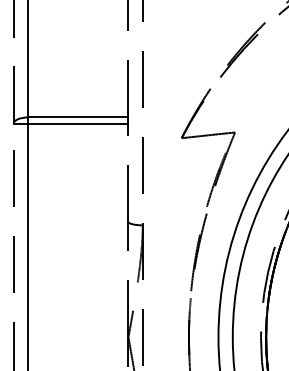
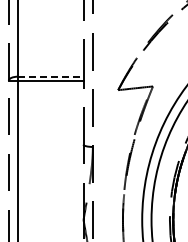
line: (77, 117) -> (50, 76), solid -> dashed

